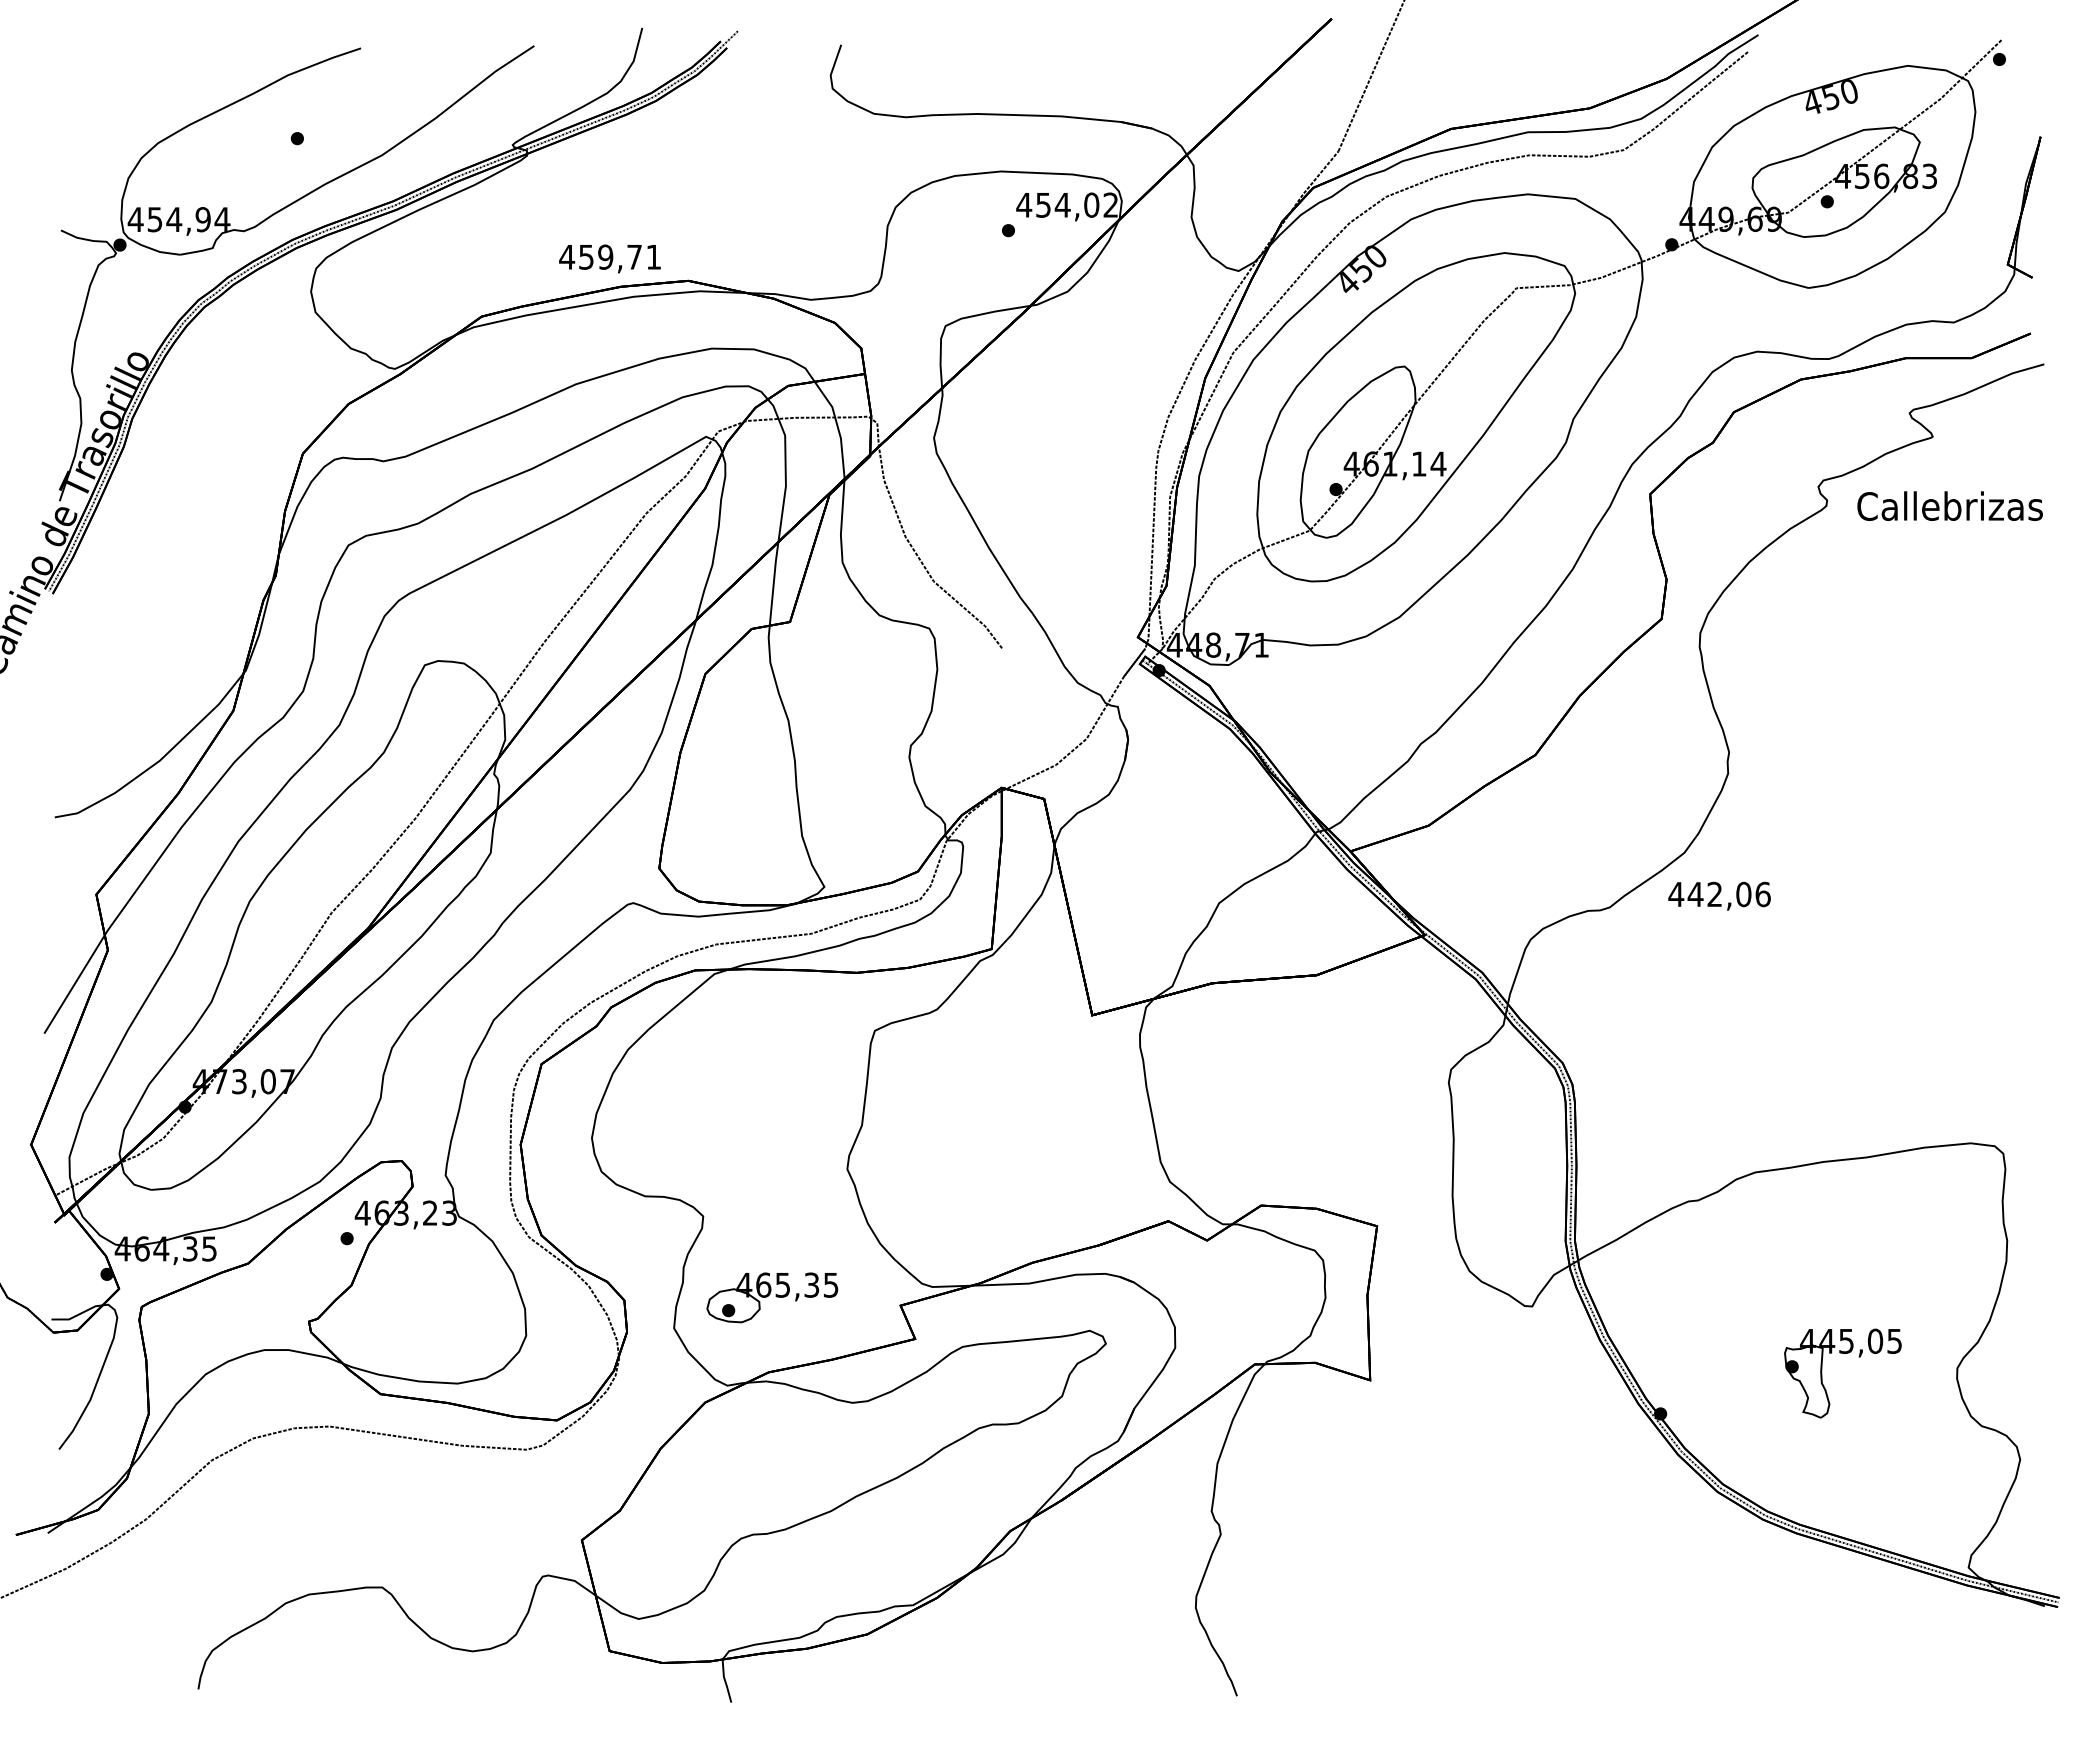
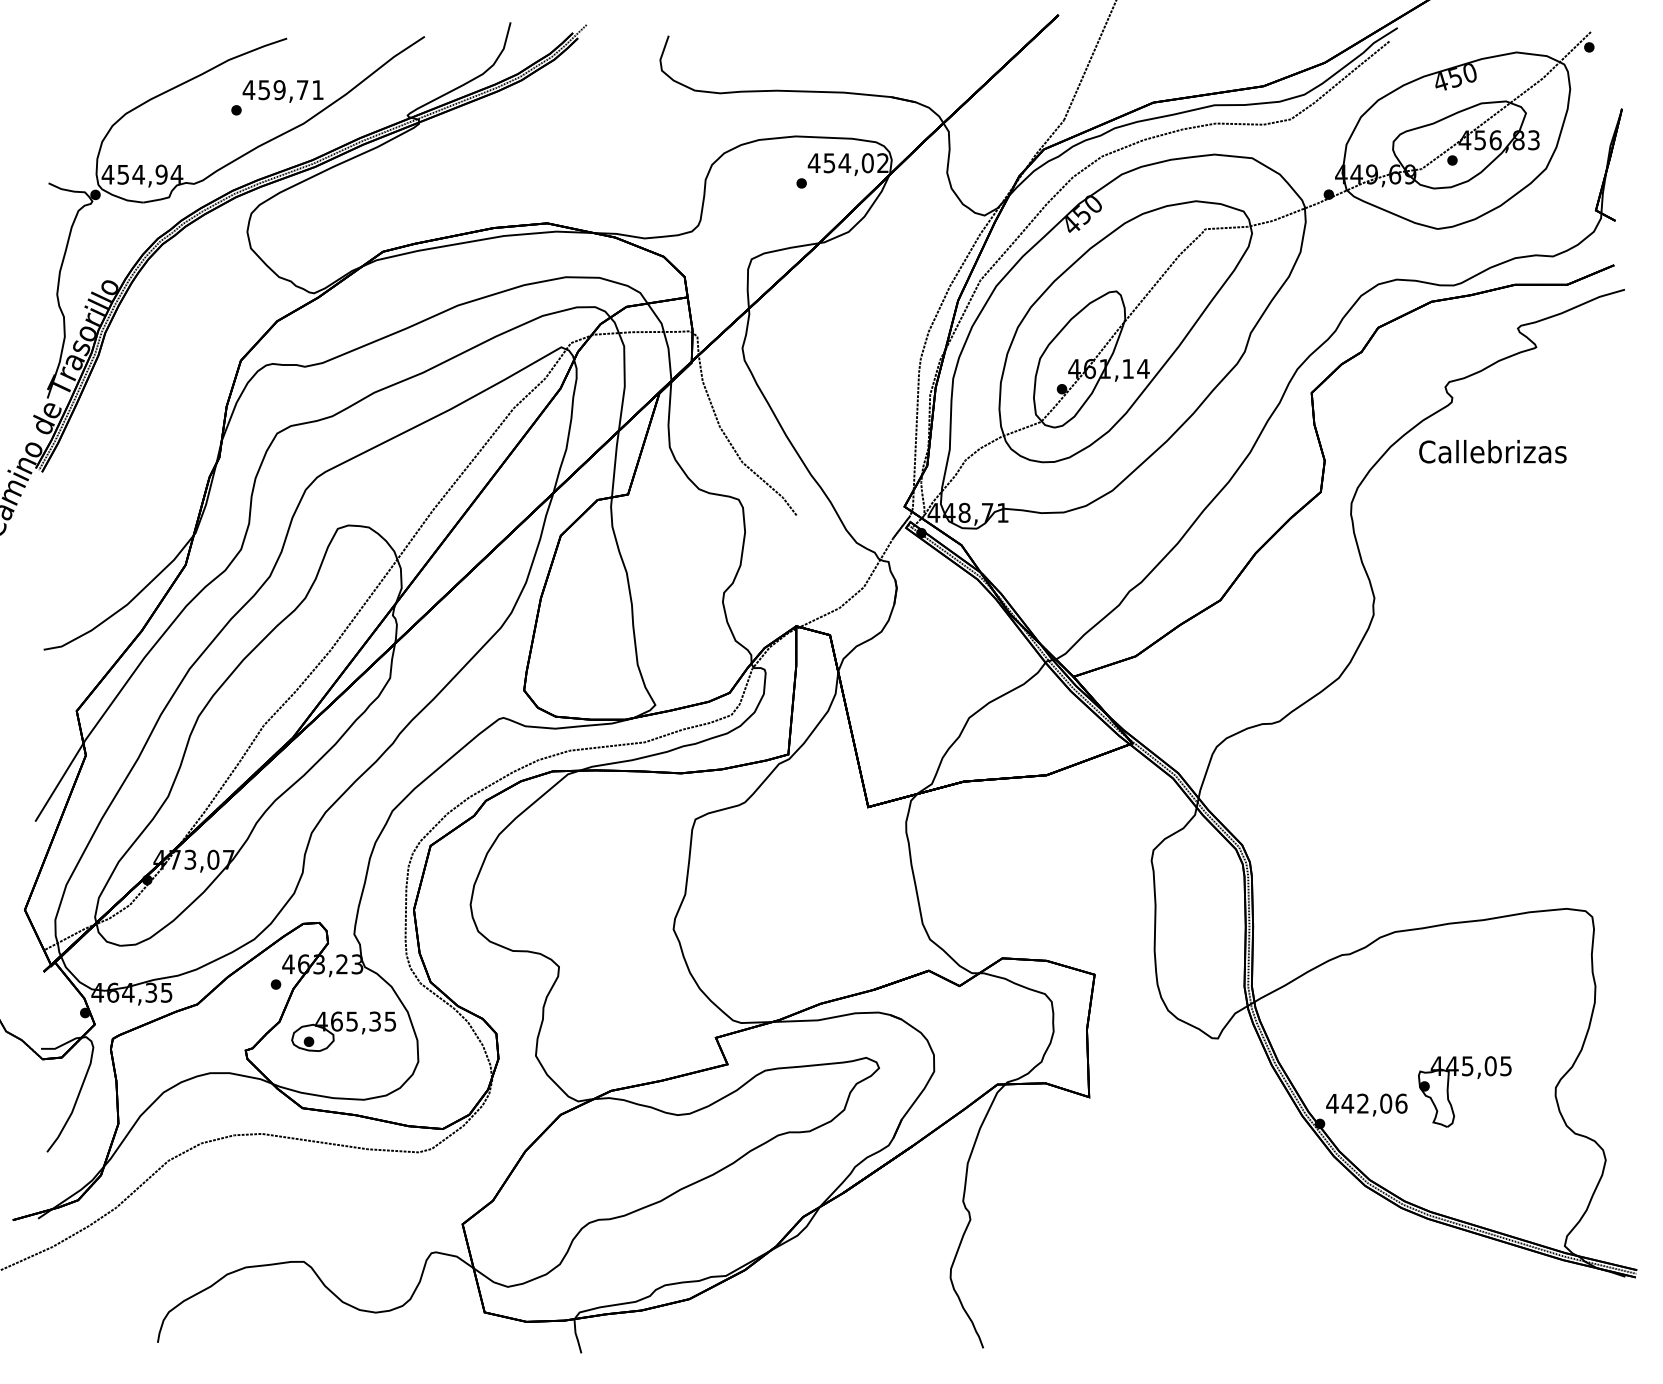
text: (609, 258) -> (282, 91), moved
text: (1949, 505) -> (1492, 451), moved
text: (1719, 895) -> (1366, 1104), moved
part: (772, 1297) -> (343, 1031), moved

